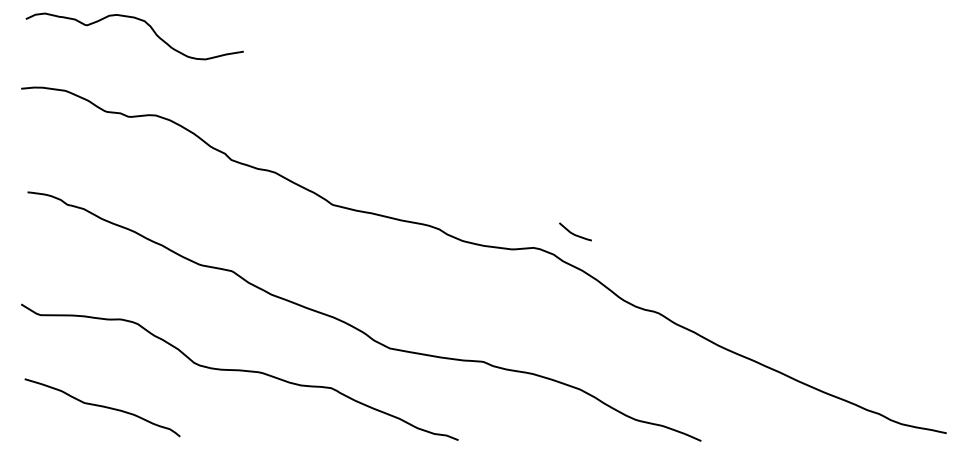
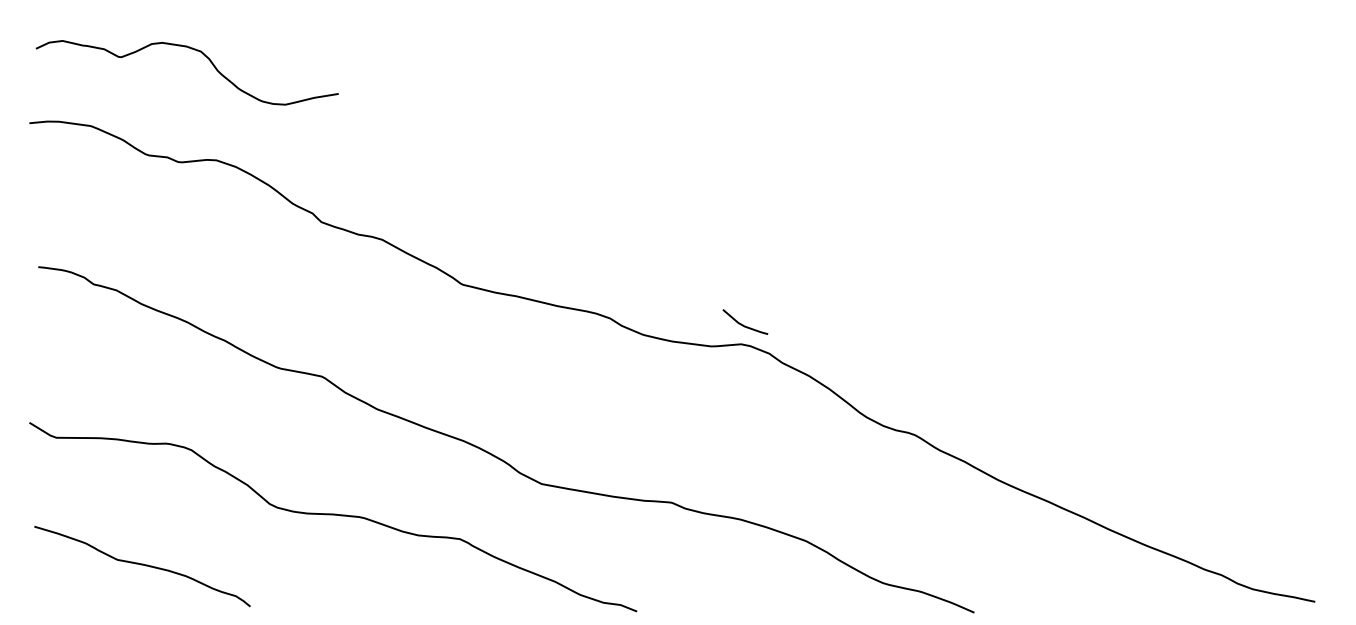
curve: (141, 21) -> (196, 52), moved
curve: (574, 233) -> (743, 324), moved

